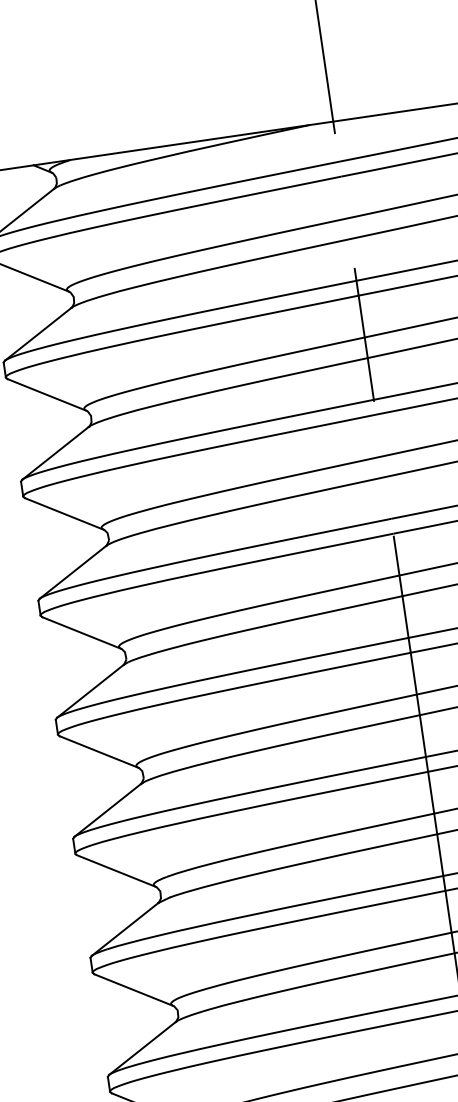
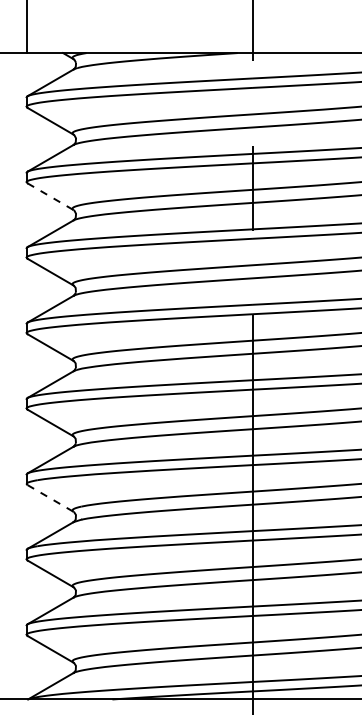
line: (46, 394) -> (50, 196), solid -> dashed
line: (116, 871) -> (50, 498), solid -> dashed

